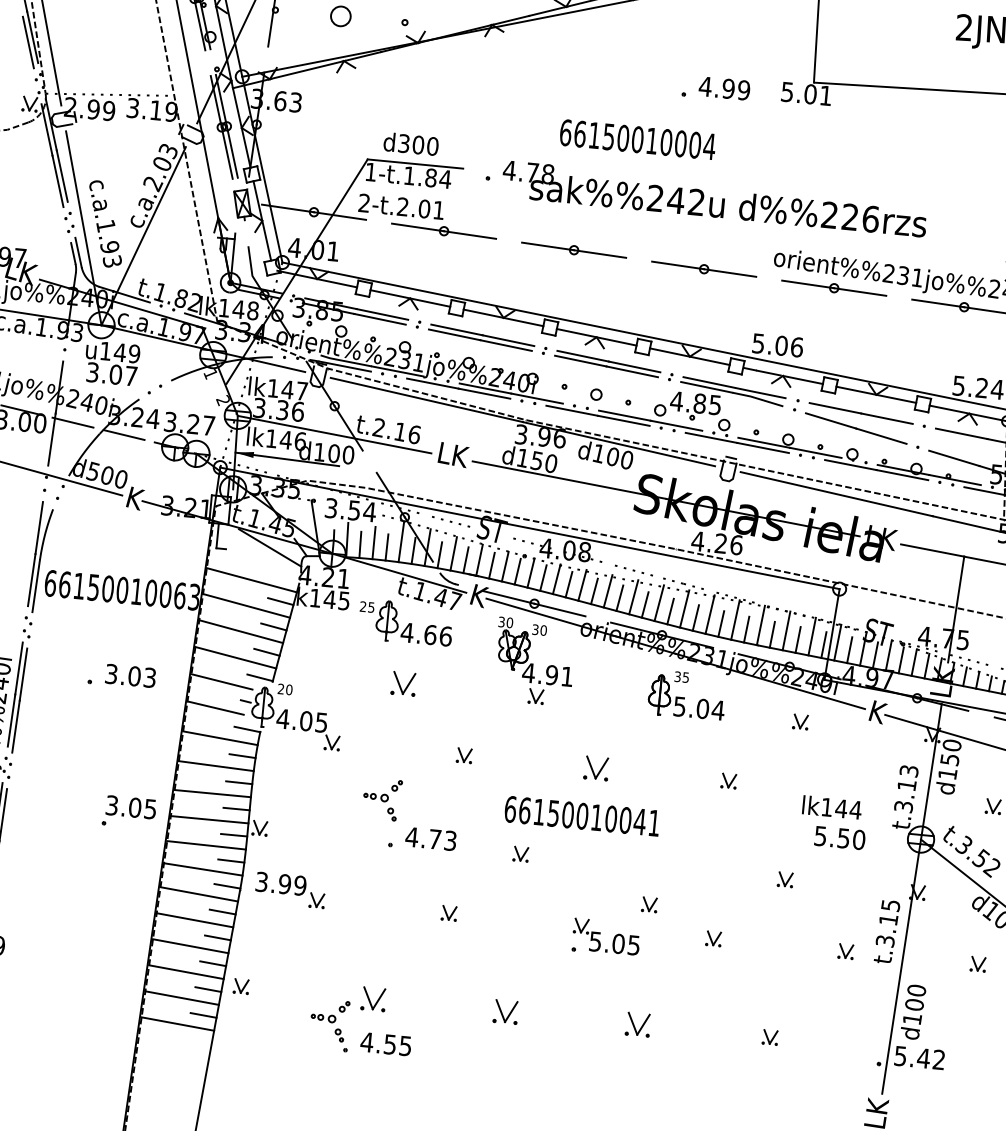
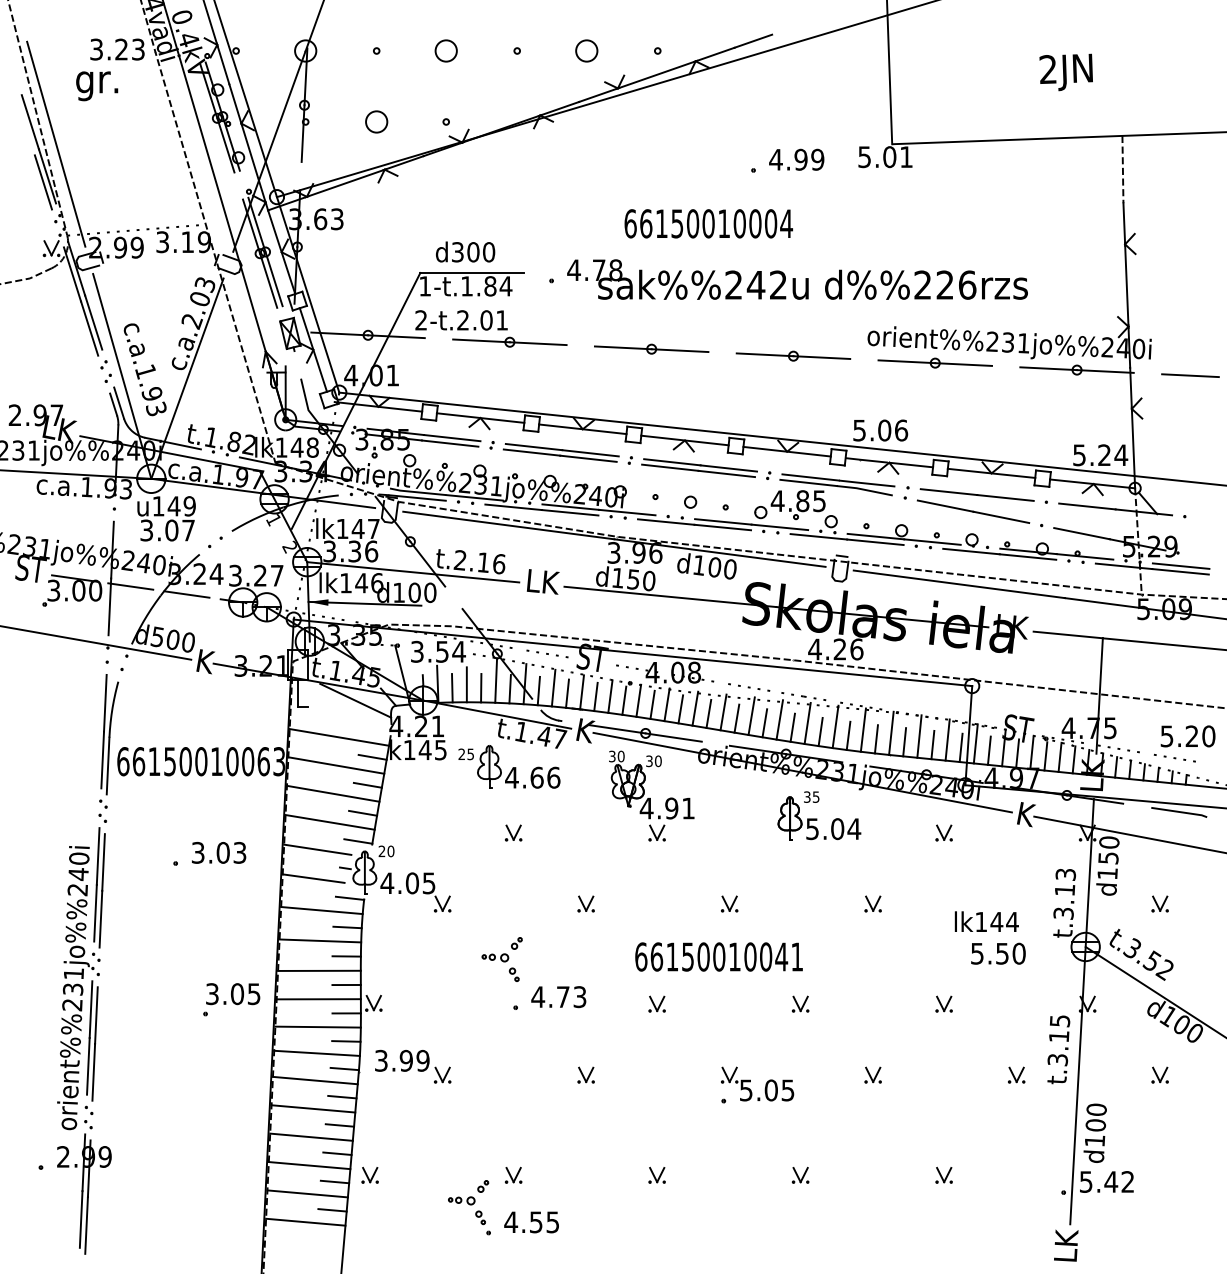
part: (403, 683) -> (513, 832), size x0.62
part: (596, 767) -> (729, 903), size x0.62
part: (649, 904) -> (800, 1003), moved
part: (373, 999) -> (513, 1175), size x0.62
part: (505, 1012) -> (656, 1175), size x0.62
part: (637, 1024) -> (800, 1175), size x0.62

